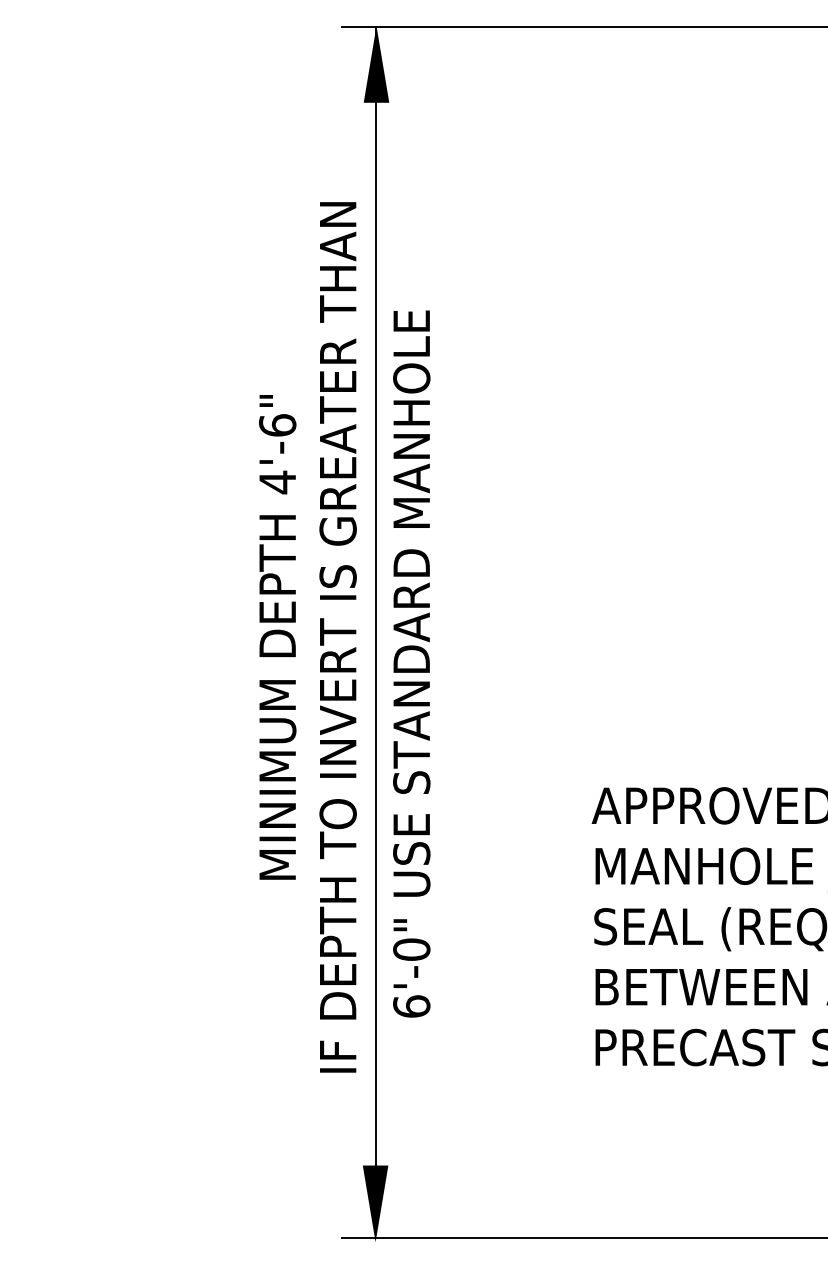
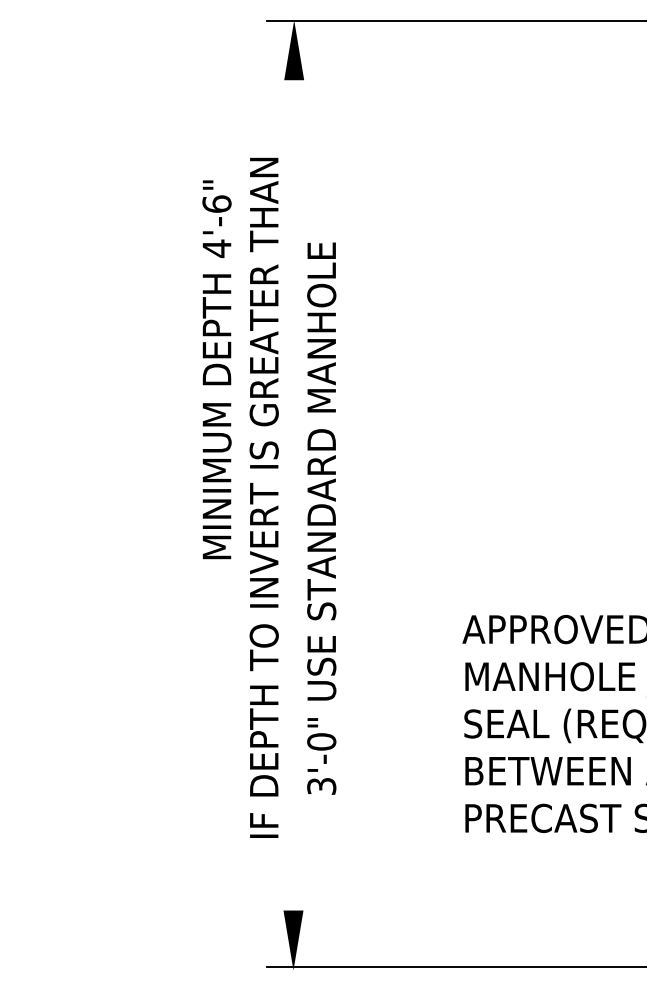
line: (376, 622) -> (294, 486), removed
text: (277, 637) -> (216, 369), moved
text: (411, 1006) -> (321, 786), 6'-0" -> 3'-0"

